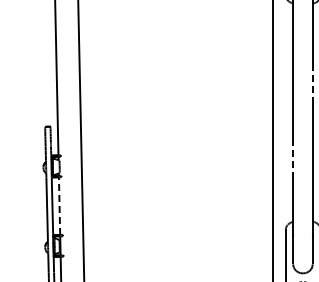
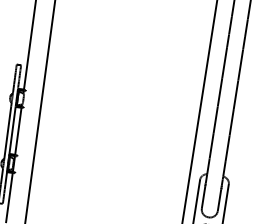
line: (312, 85) -> (240, 65), dashed -> solid
line: (293, 156) -> (215, 120), dashed -> solid
line: (59, 206) -> (18, 131), dashed -> solid

